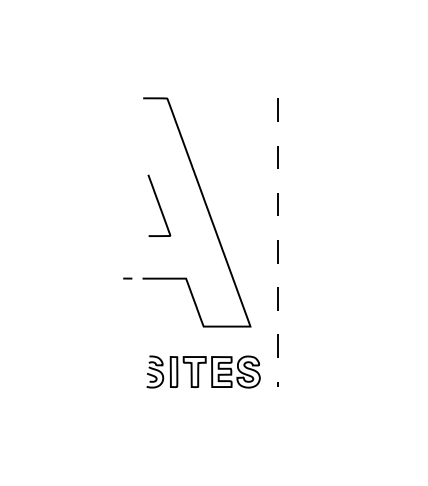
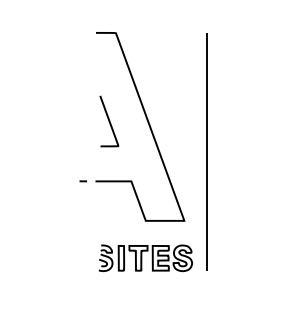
line: (278, 242) -> (207, 151), dashed -> solid

